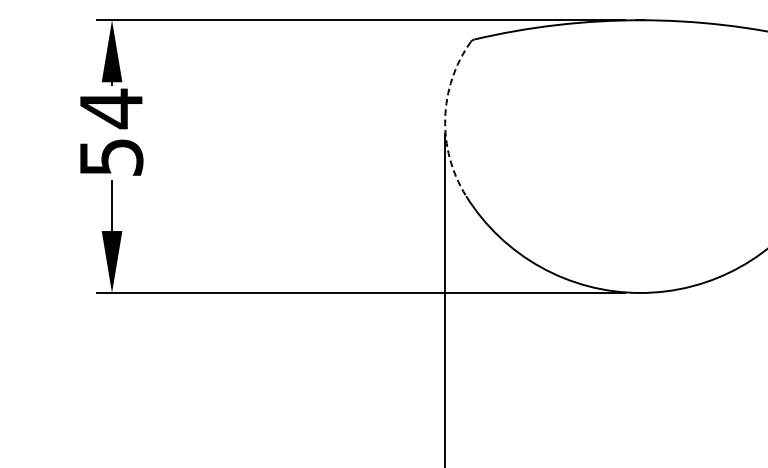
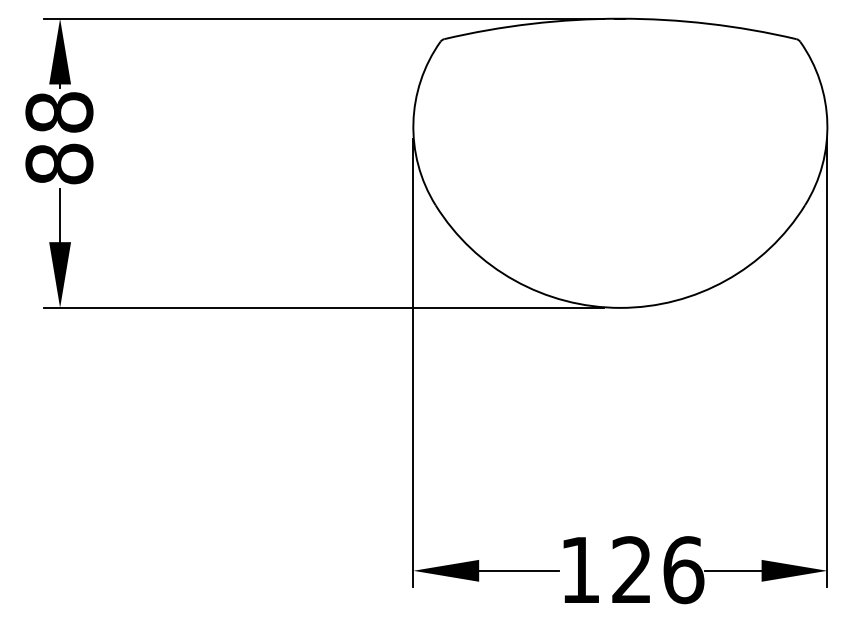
arc: (445, 118) -> (413, 122), dashed -> solid
text: (111, 132) -> (59, 137), 54 -> 88

